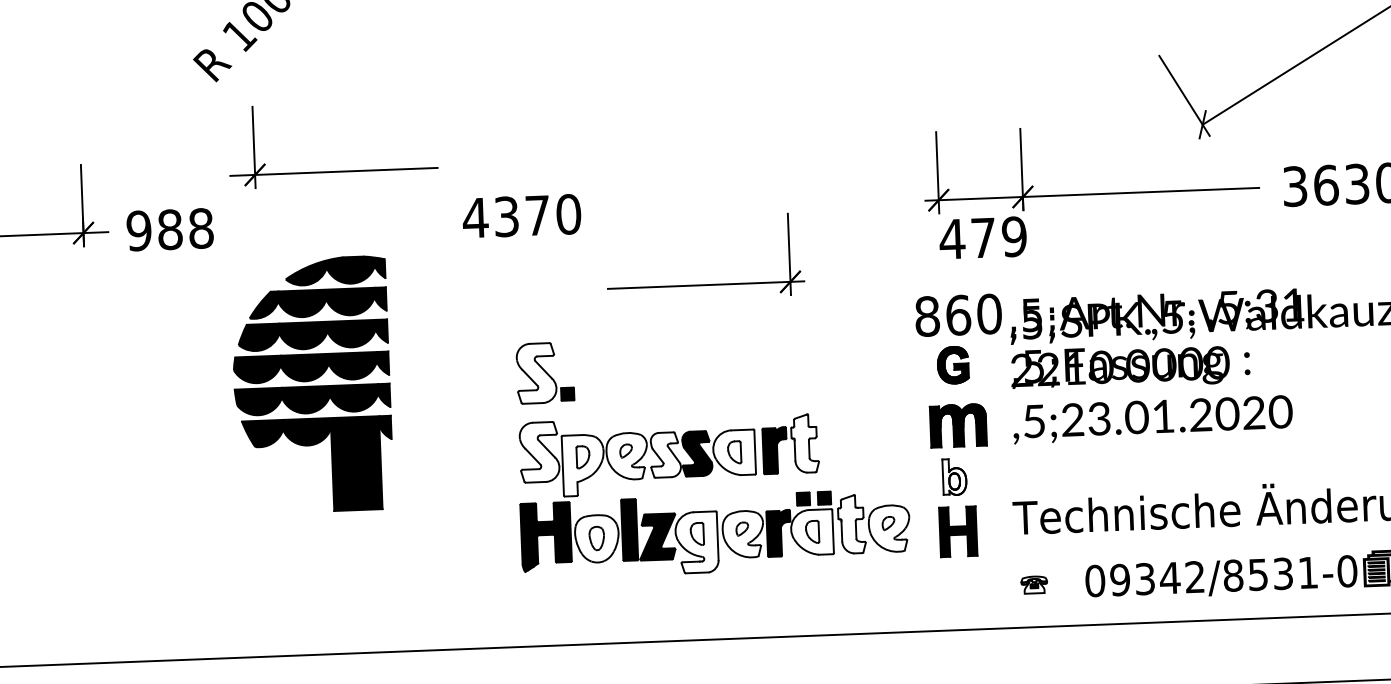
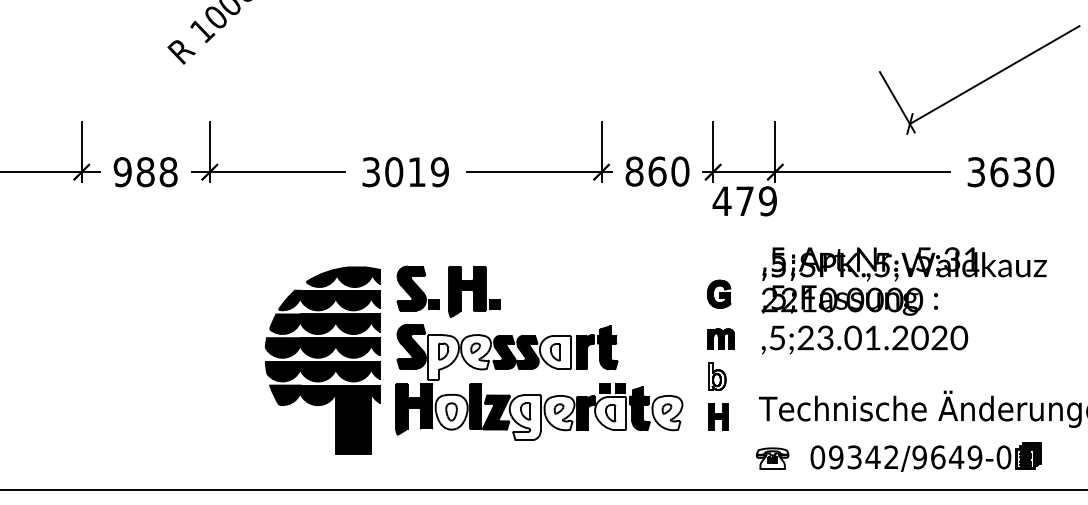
part: (334, 170) -> (268, 171), moved
text: (522, 216) -> (405, 172), 4370 -> 3019
part: (706, 284) -> (539, 171), moved
text: (958, 315) -> (657, 171), moved
fill: (536, 373) -> (411, 288), added
part: (621, 374) -> (474, 291), added
part: (311, 384) -> (322, 360), moved
part: (957, 425) -> (720, 338), size x0.62
fill: (804, 443) -> (607, 347), added
fill: (539, 451) -> (411, 346), added
fill: (665, 453) -> (504, 351), added
fill: (851, 524) -> (639, 408), added
part: (958, 530) -> (718, 416), size x0.71
text: (1270, 574) -> (947, 457), 09342/8531-0 -> 09342/9649-0
part: (1033, 584) -> (772, 458), size x1.67

